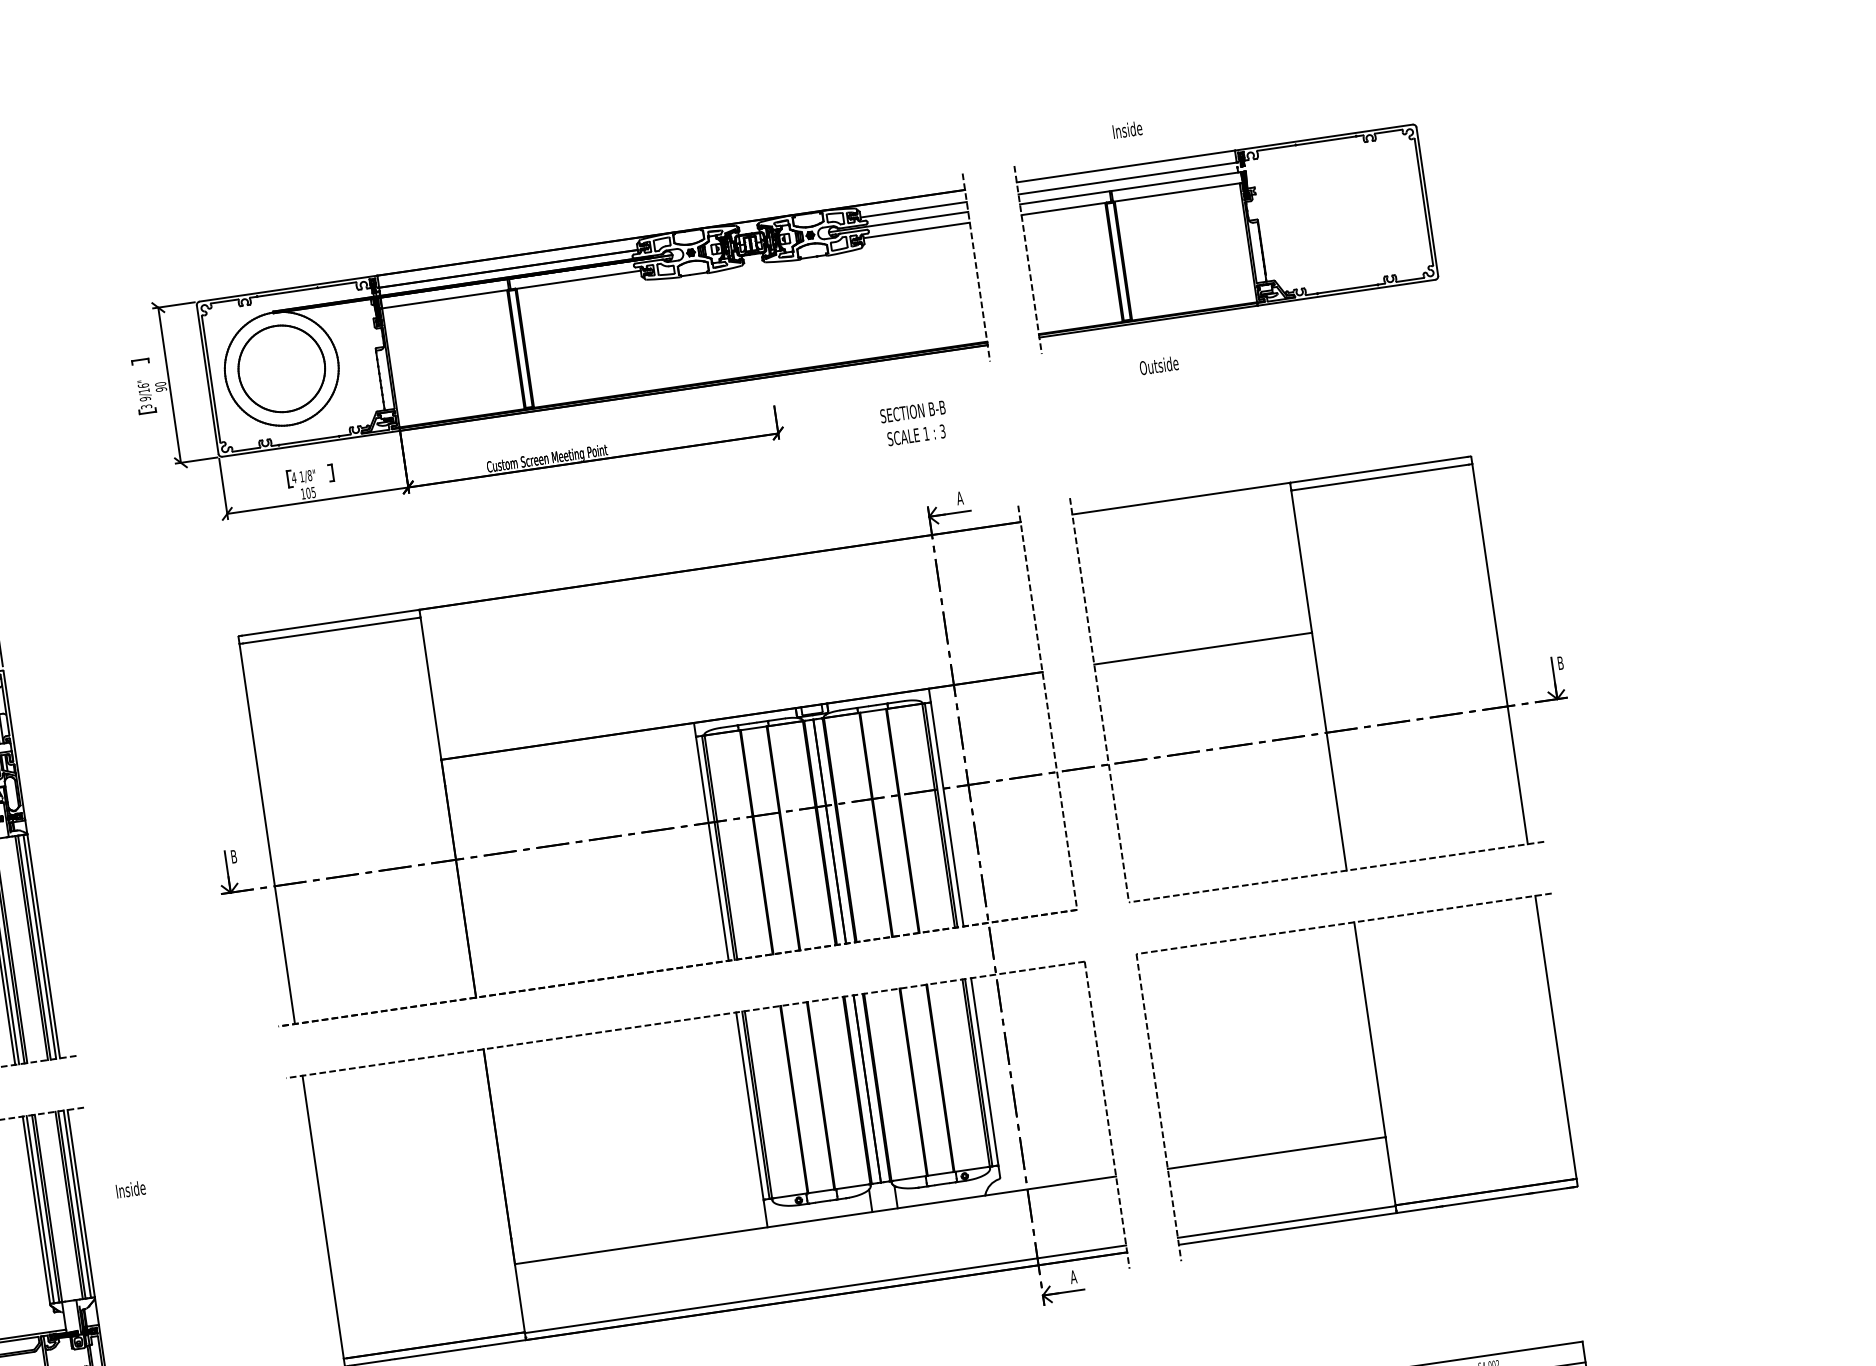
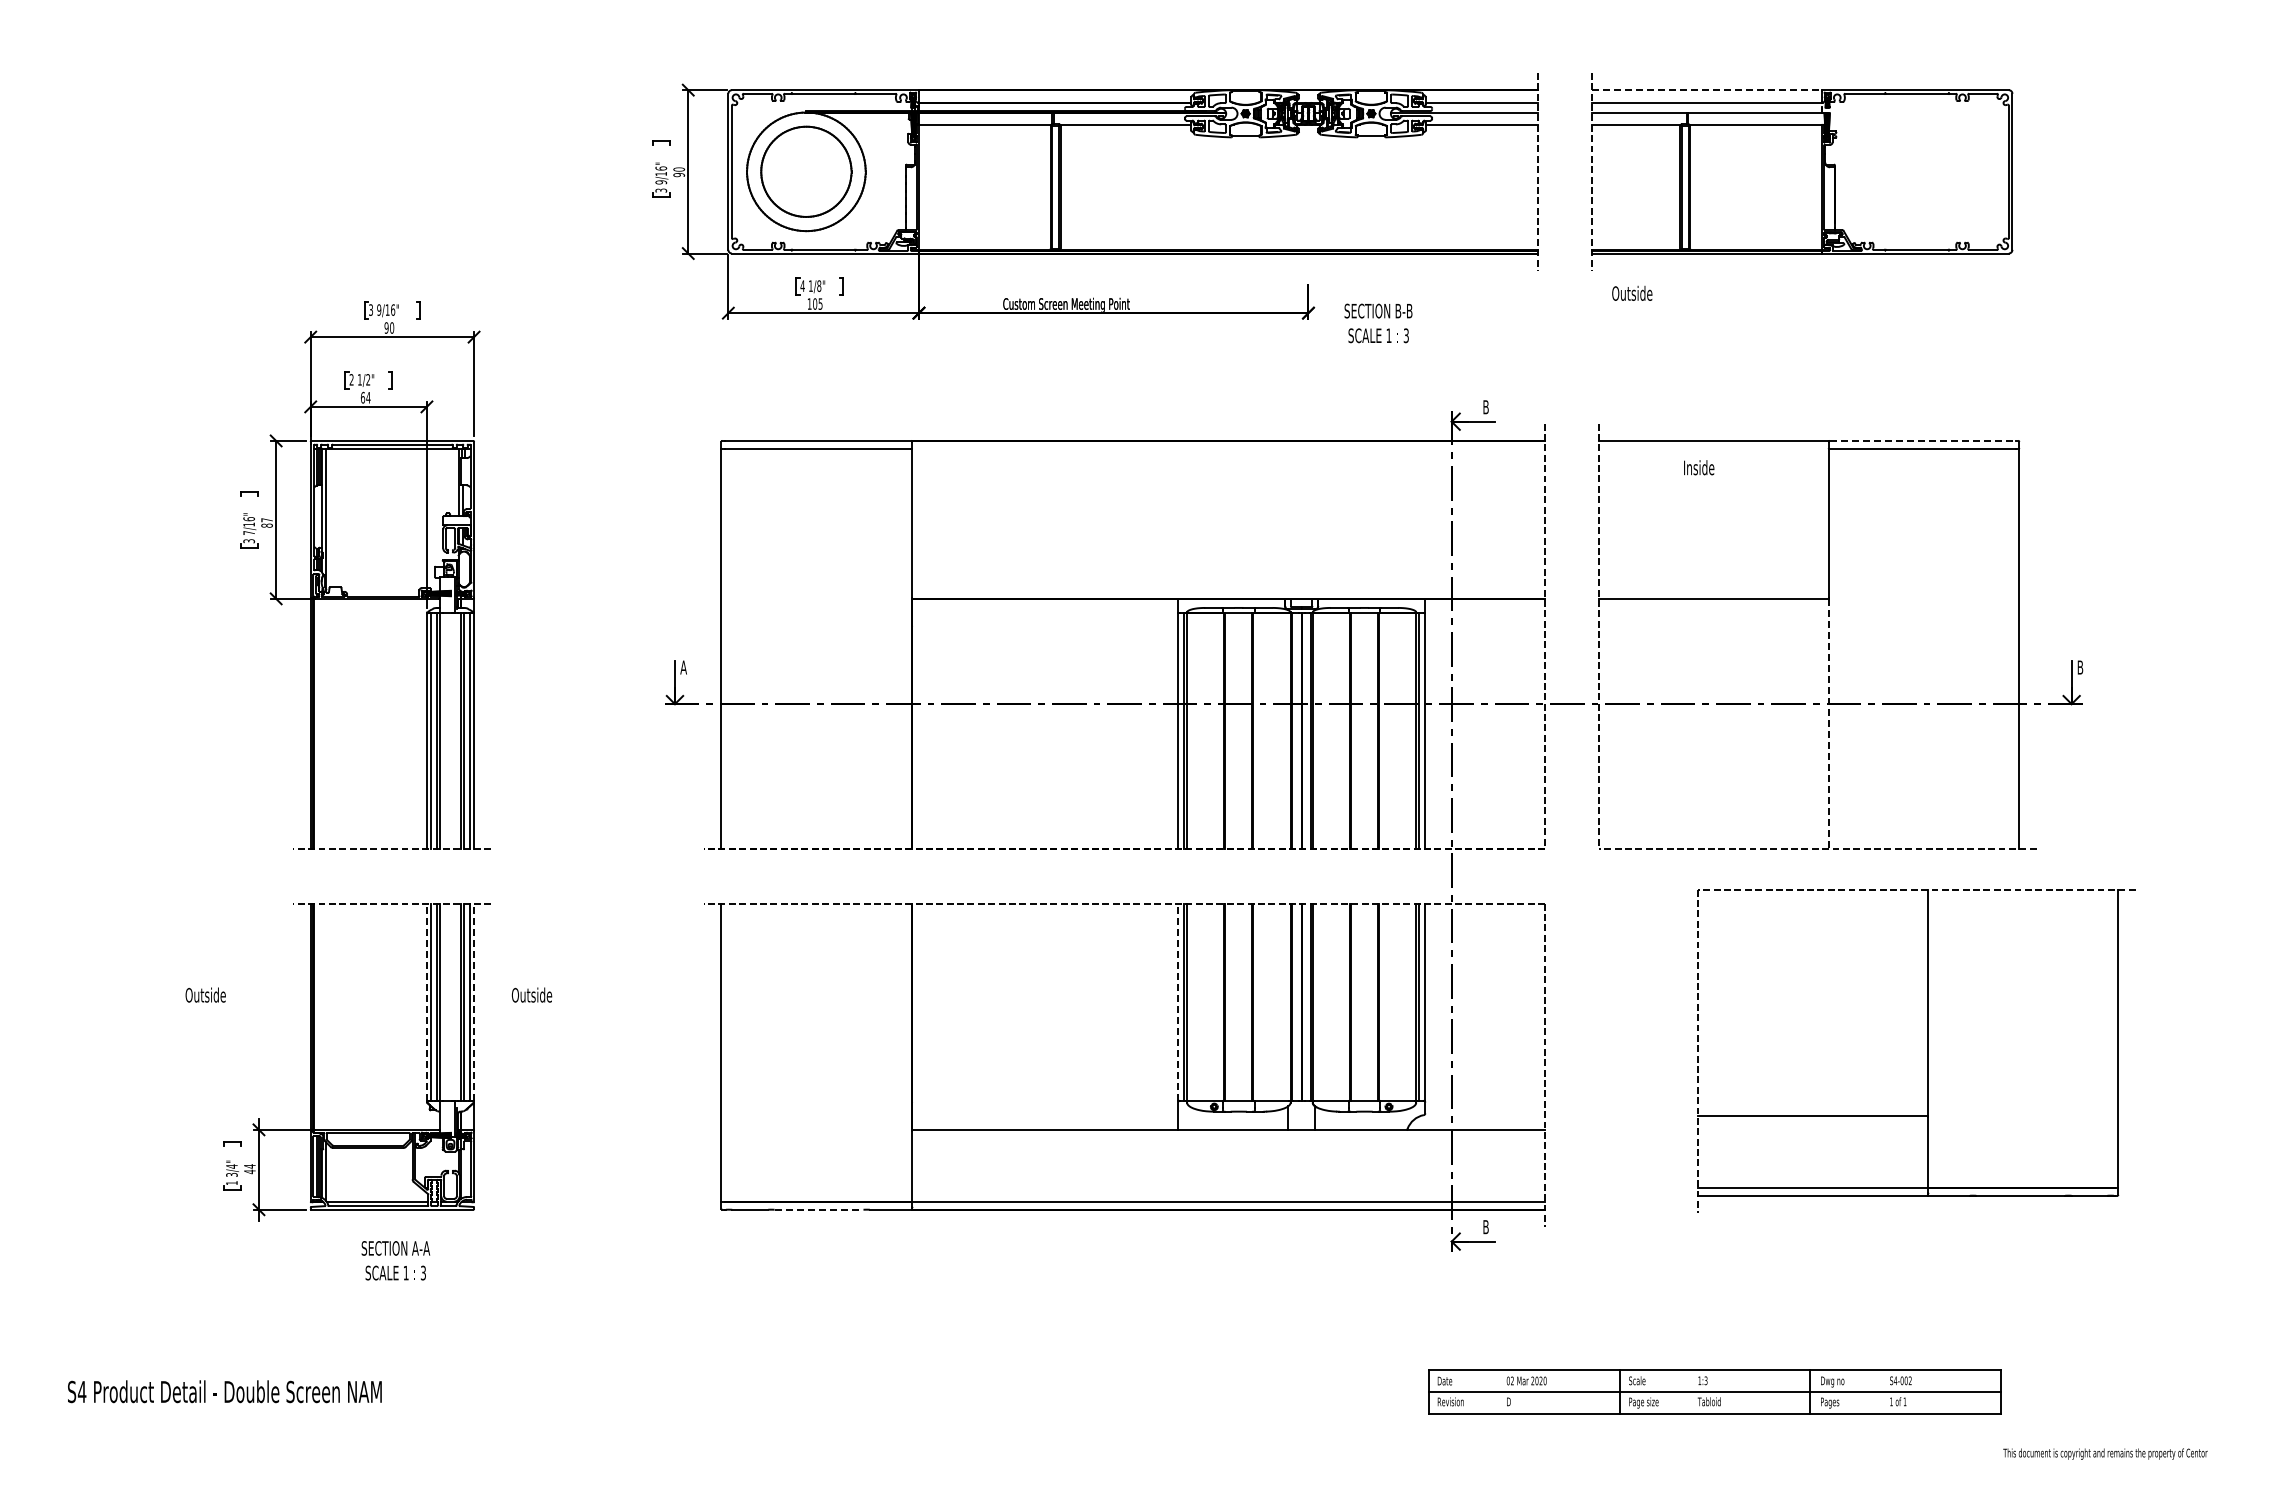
text: (1127, 129) -> (1699, 467), moved
line: (1125, 166) -> (1706, 90), solid -> dashed
text: (1159, 364) -> (1632, 292), moved
text: (914, 423) -> (1378, 323), moved
line: (1380, 469) -> (1923, 440), solid -> dashed
text: (959, 498) -> (1485, 407), A -> B
line: (1329, 752) -> (1828, 724), solid -> dashed
text: (233, 856) -> (683, 667), B -> A
part: (1376, 1075) -> (1927, 1050), moved
line: (750, 1106) -> (1178, 1002), solid -> dashed
text: (134, 1188) -> (531, 994), Inside -> Outside
line: (81, 1203) -> (474, 1002), solid -> dashed
line: (36, 1210) -> (426, 1002), solid -> dashed
text: (1073, 1277) -> (1485, 1227), A -> B
line: (438, 1352) -> (819, 1209), solid -> dashed

